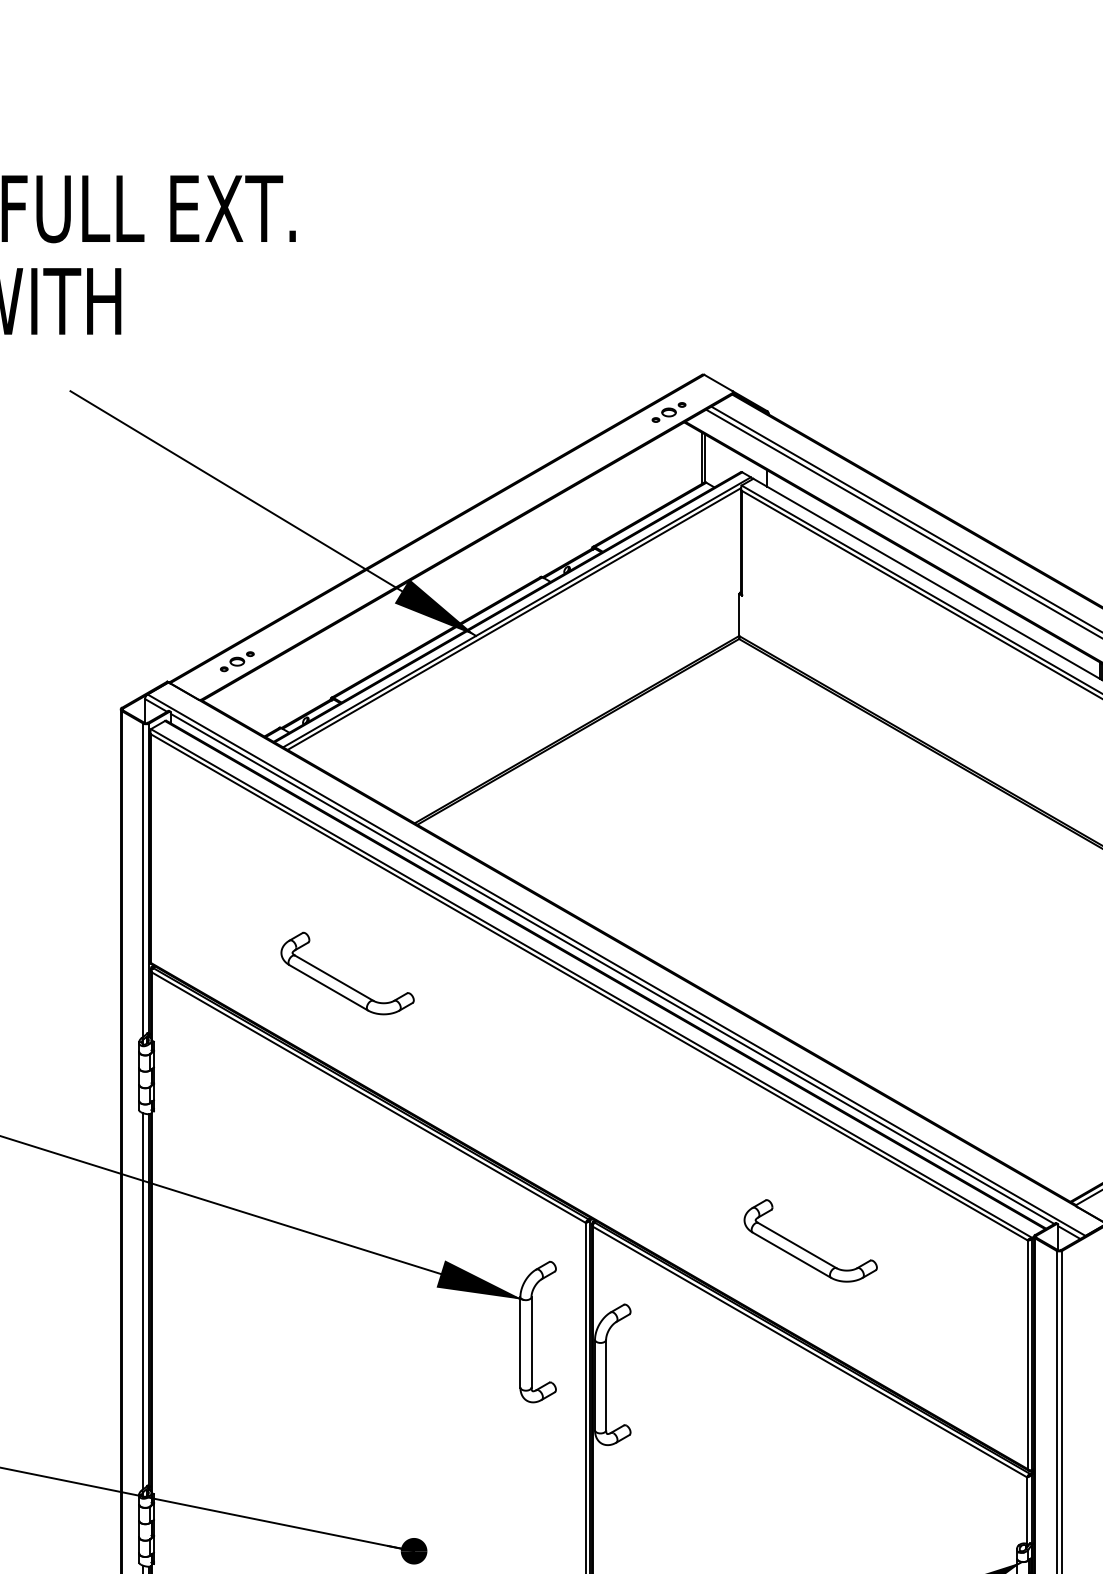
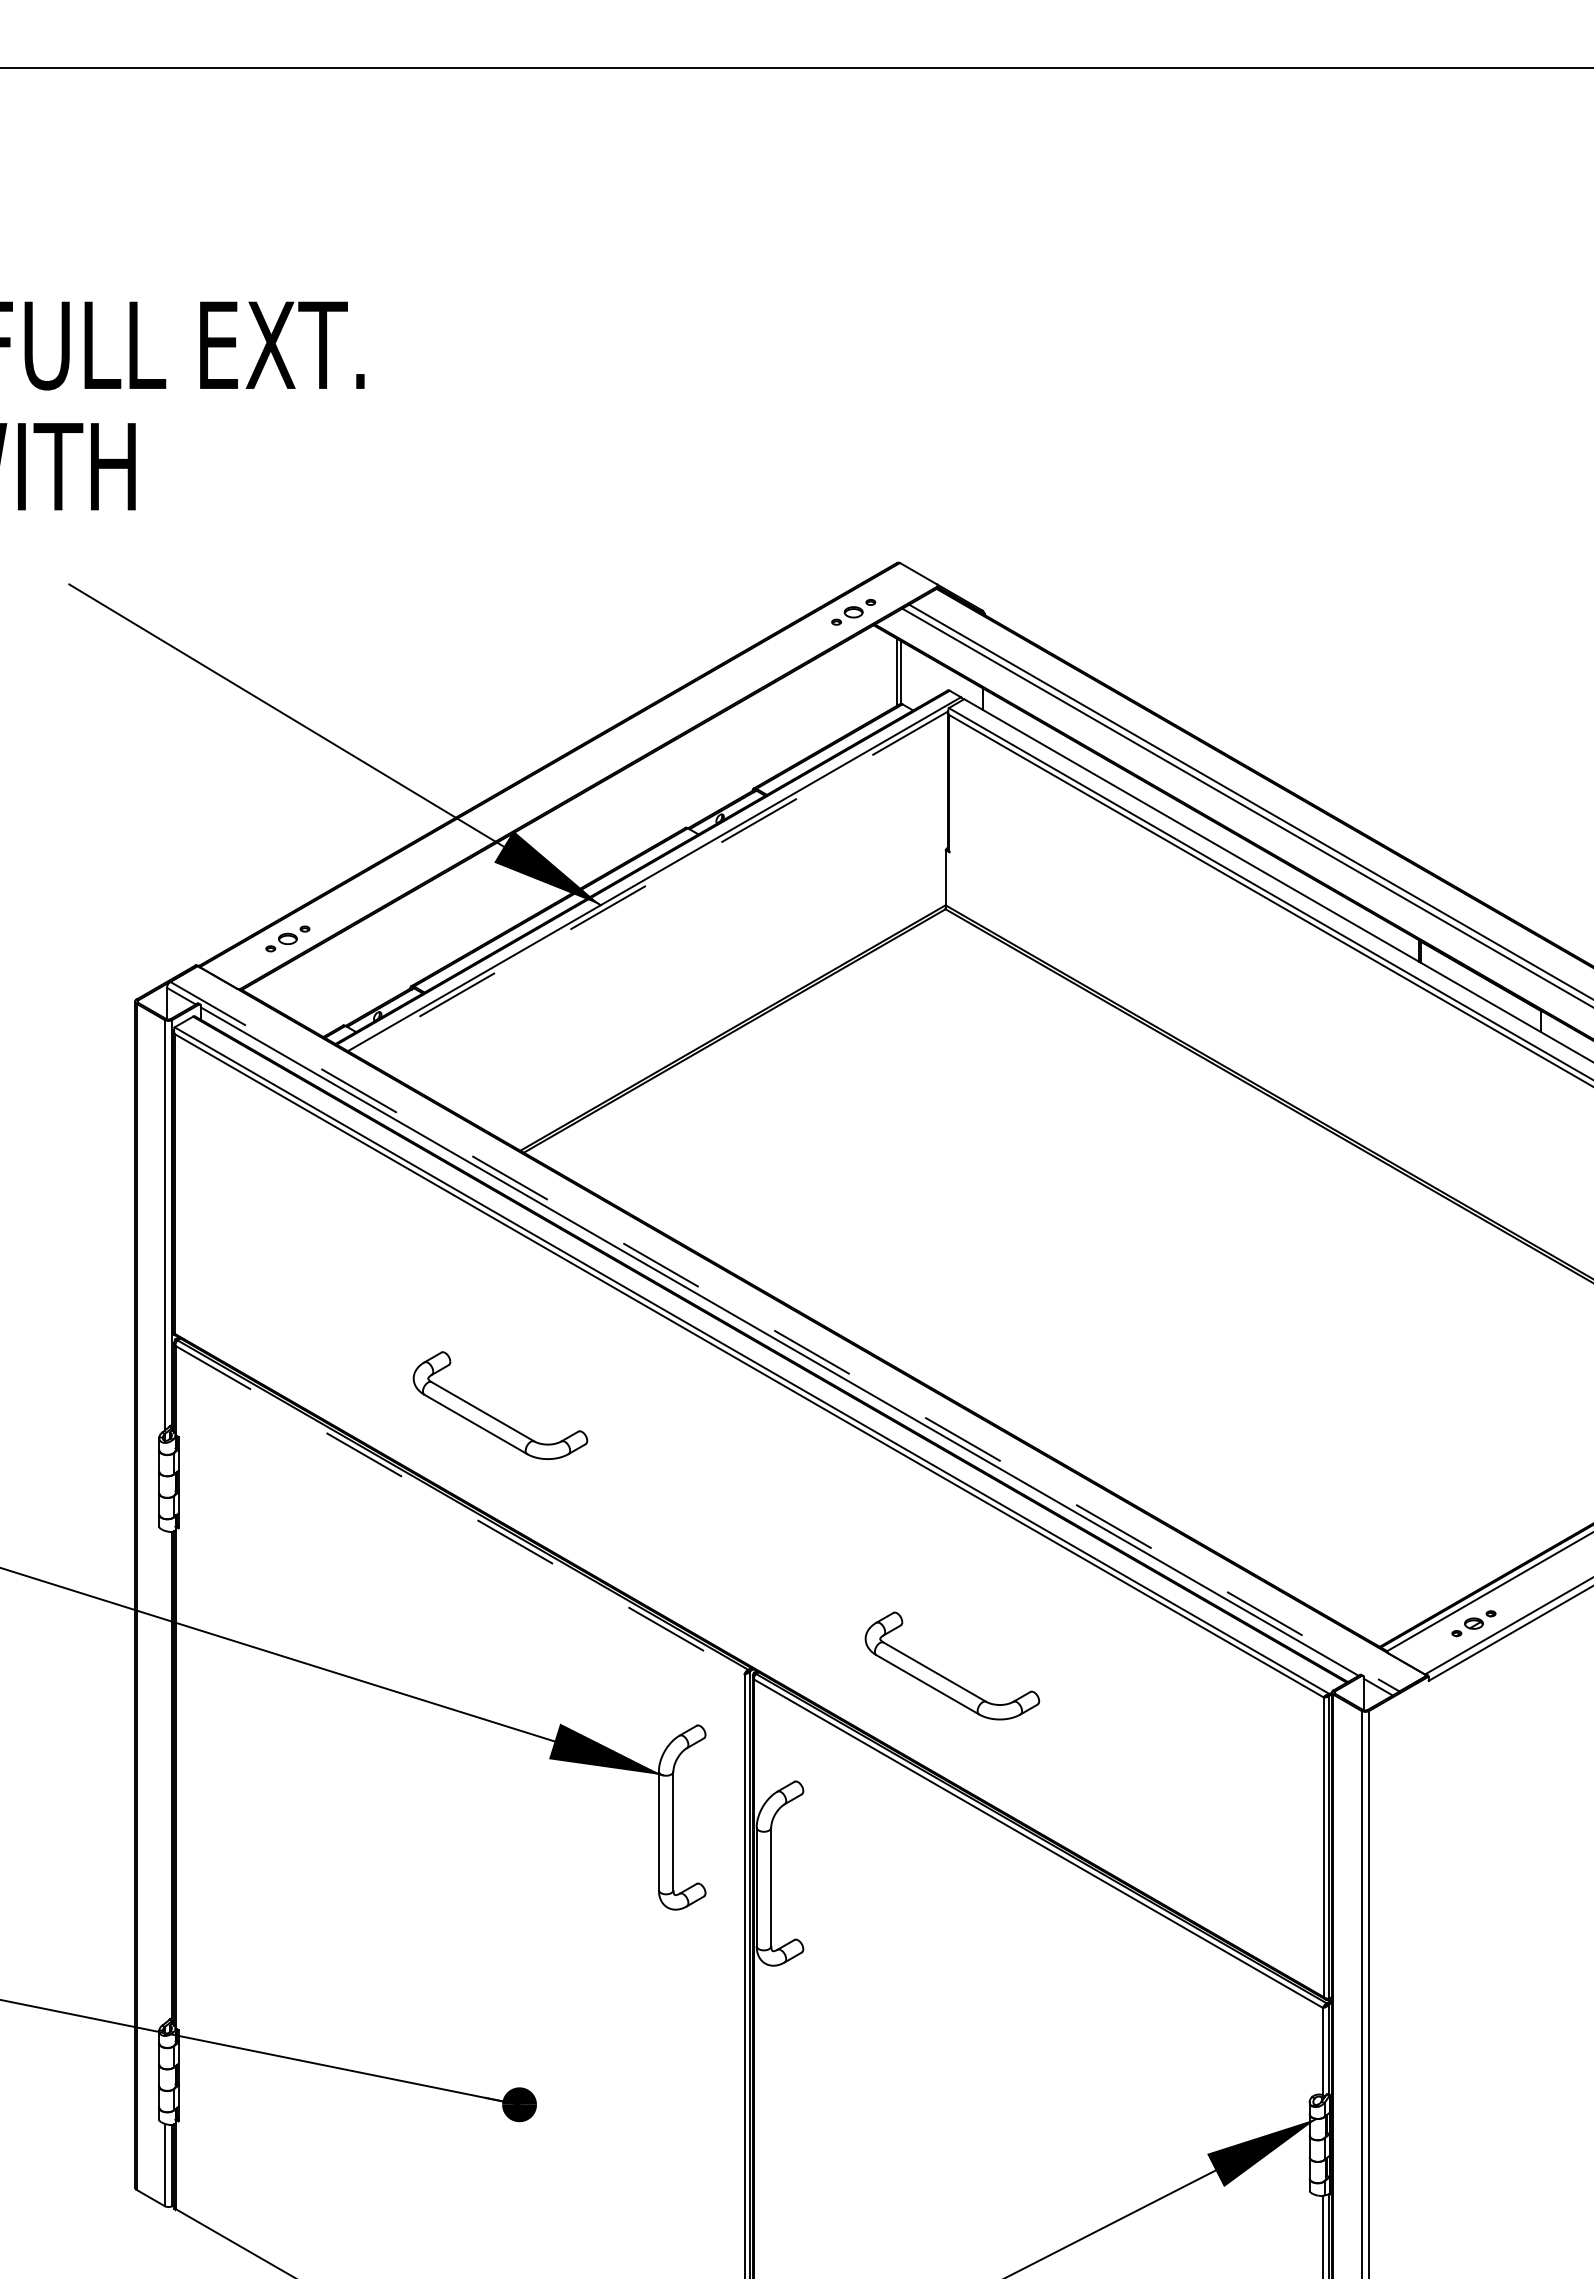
line: (513, 619) -> (650, 883), solid -> dashed
line: (616, 965) -> (784, 1336), solid -> dashed
part: (343, 982) -> (495, 1417), moved
line: (369, 1097) -> (460, 1510), solid -> dashed
part: (806, 1249) -> (946, 1677), moved
line: (143, 1300) -> (164, 1776), removed

